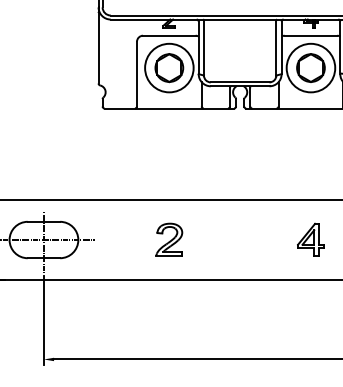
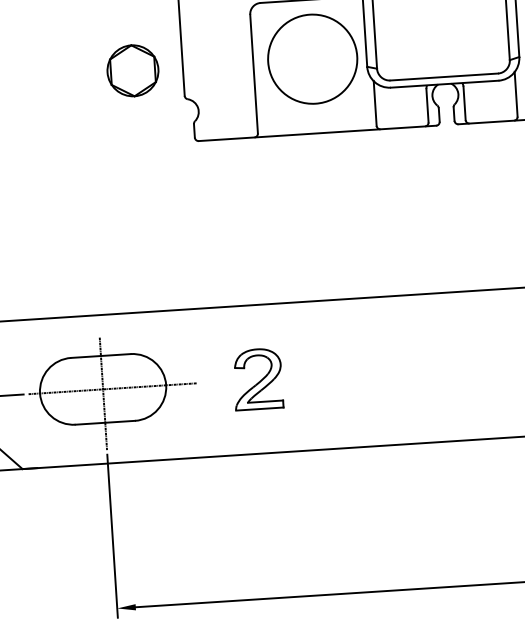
part: (169, 68) -> (133, 71), moved
part: (169, 239) -> (258, 378), moved

